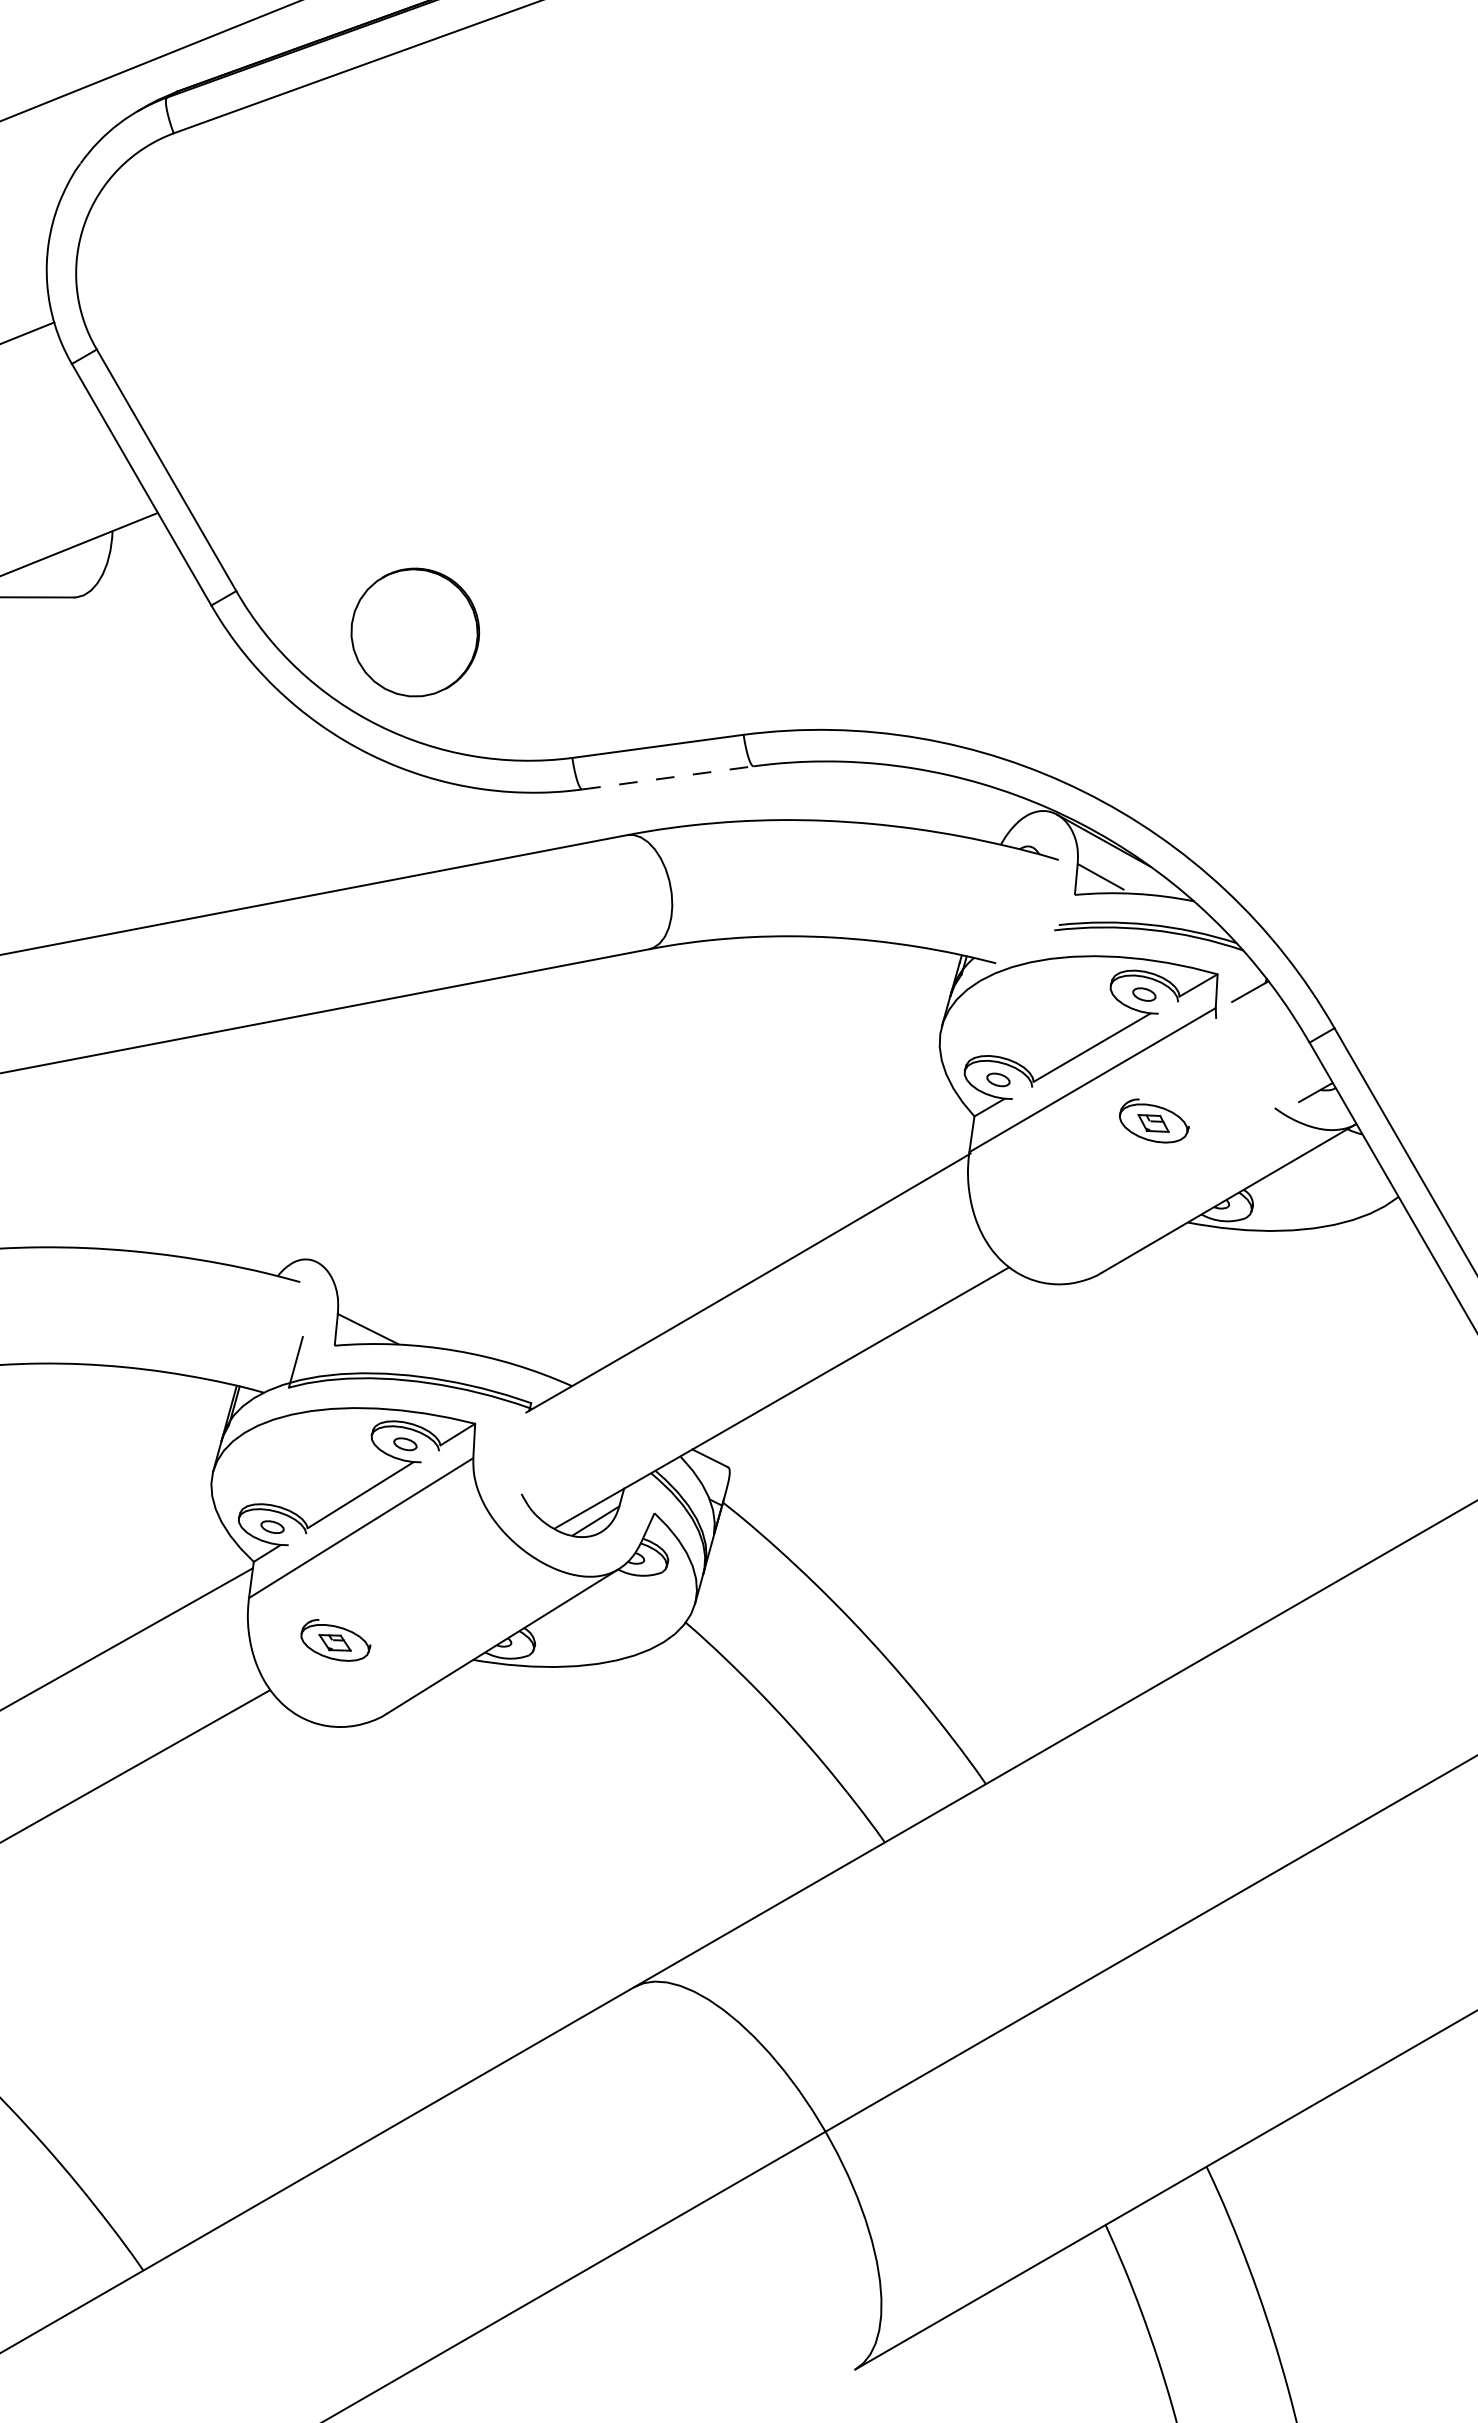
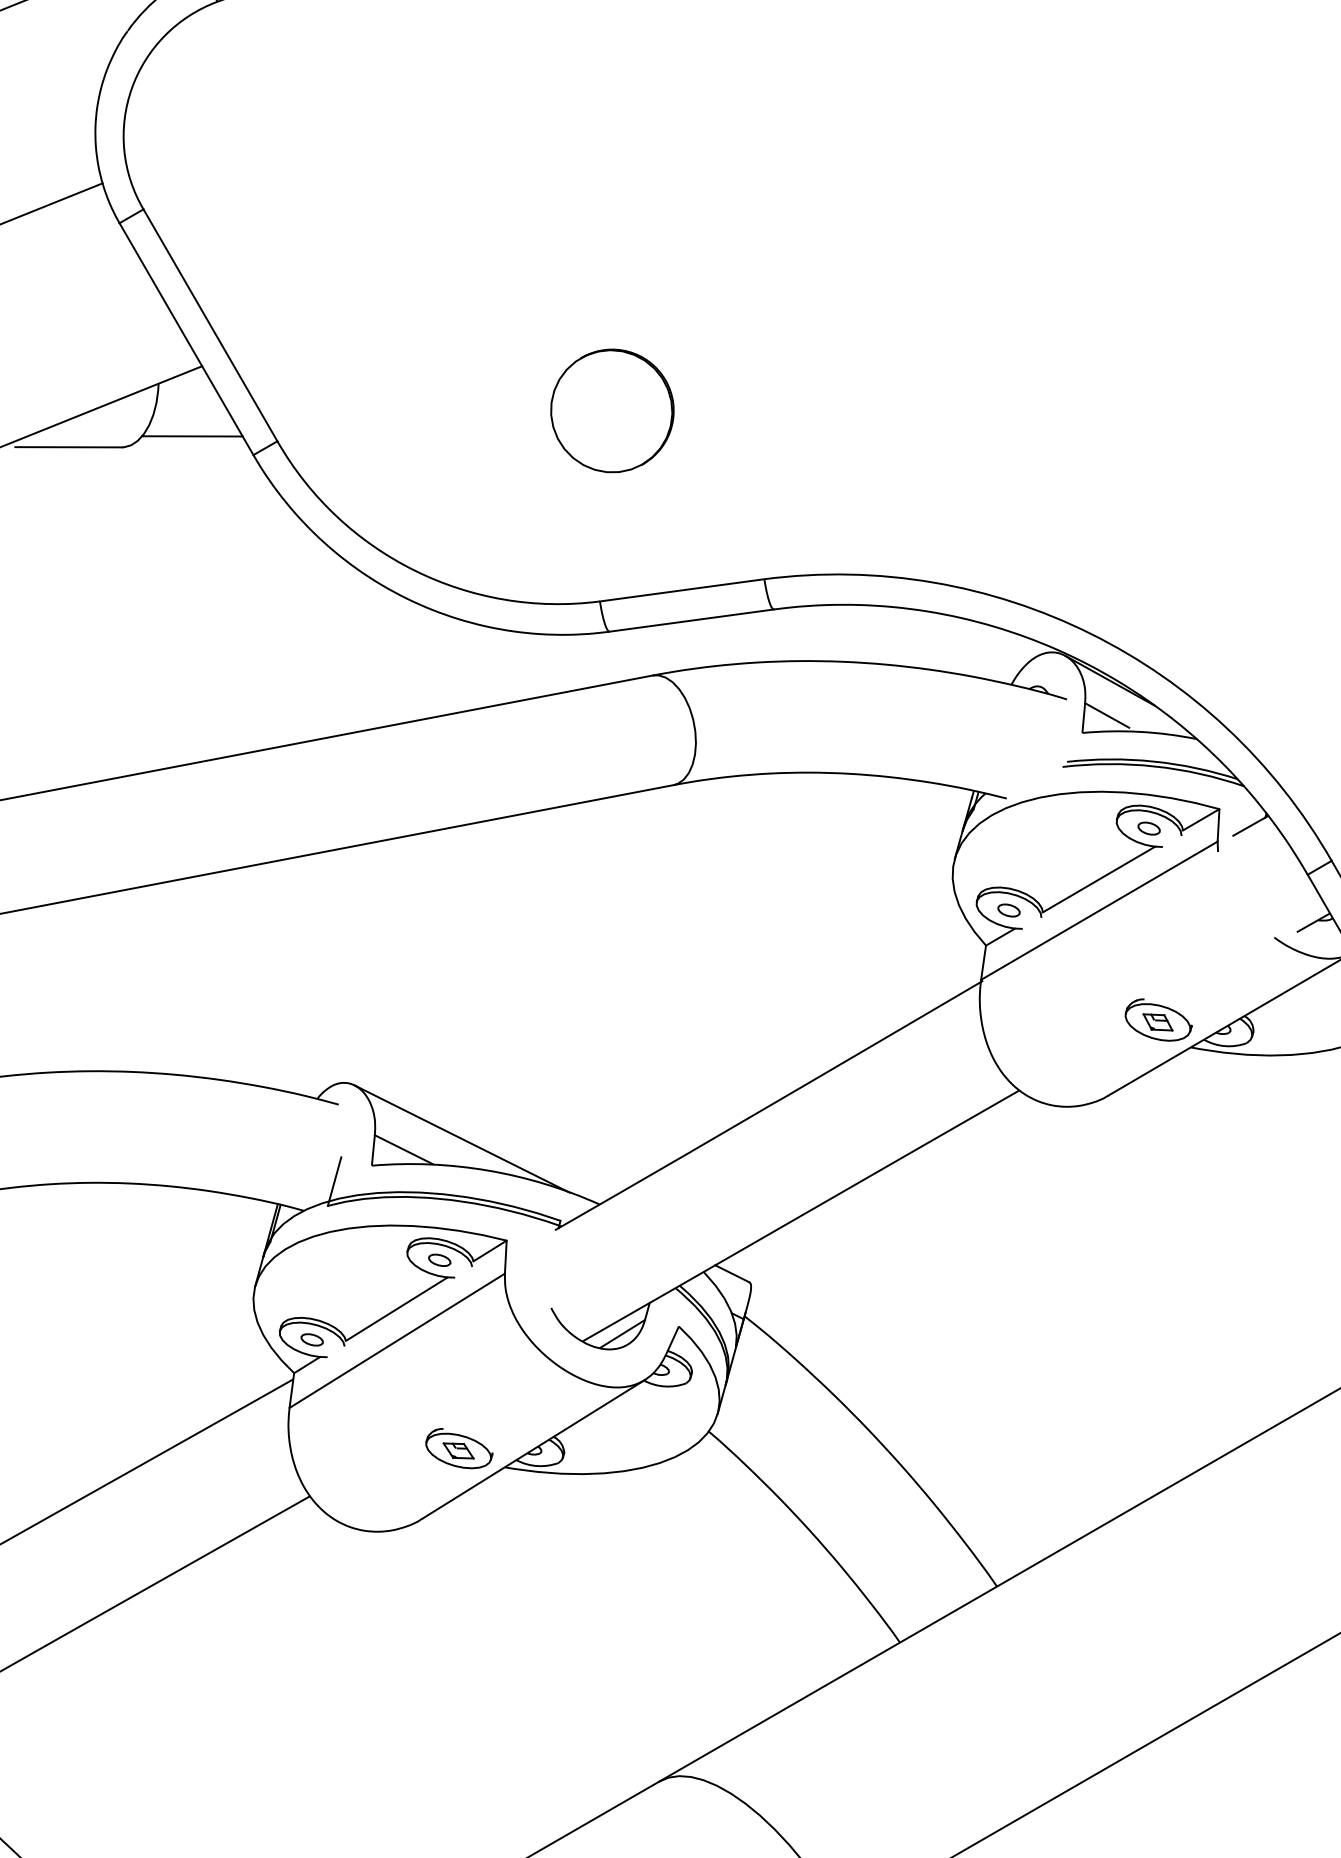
line: (147, 585) -> (192, 435), added
part: (415, 632) -> (612, 410), moved
line: (668, 777) -> (692, 620), dashed -> solid
part: (1154, 1120) -> (1158, 1019), moved
line: (428, 1317) -> (461, 1138), added
part: (335, 1640) -> (459, 1448), moved

